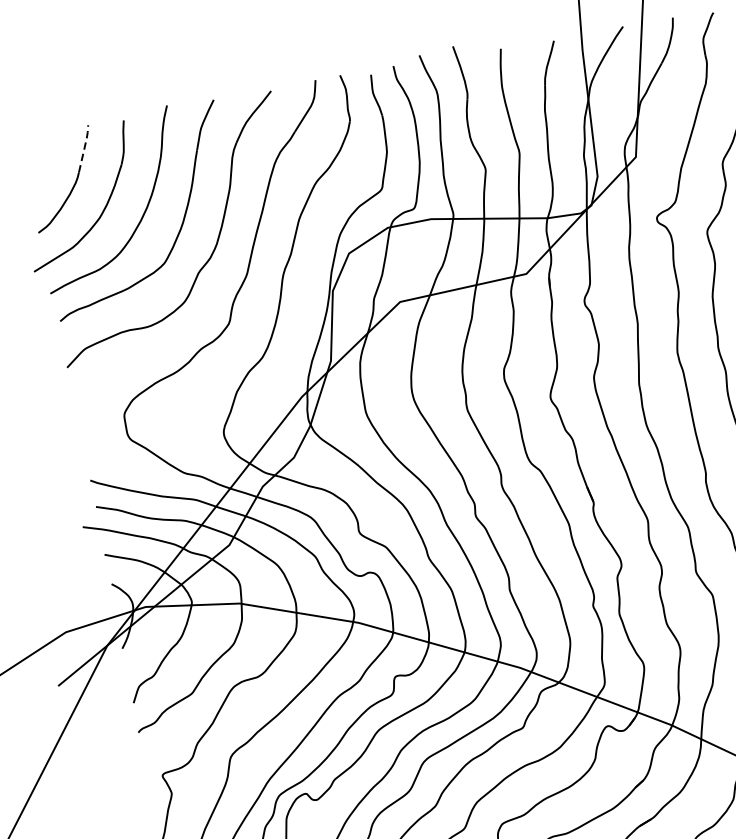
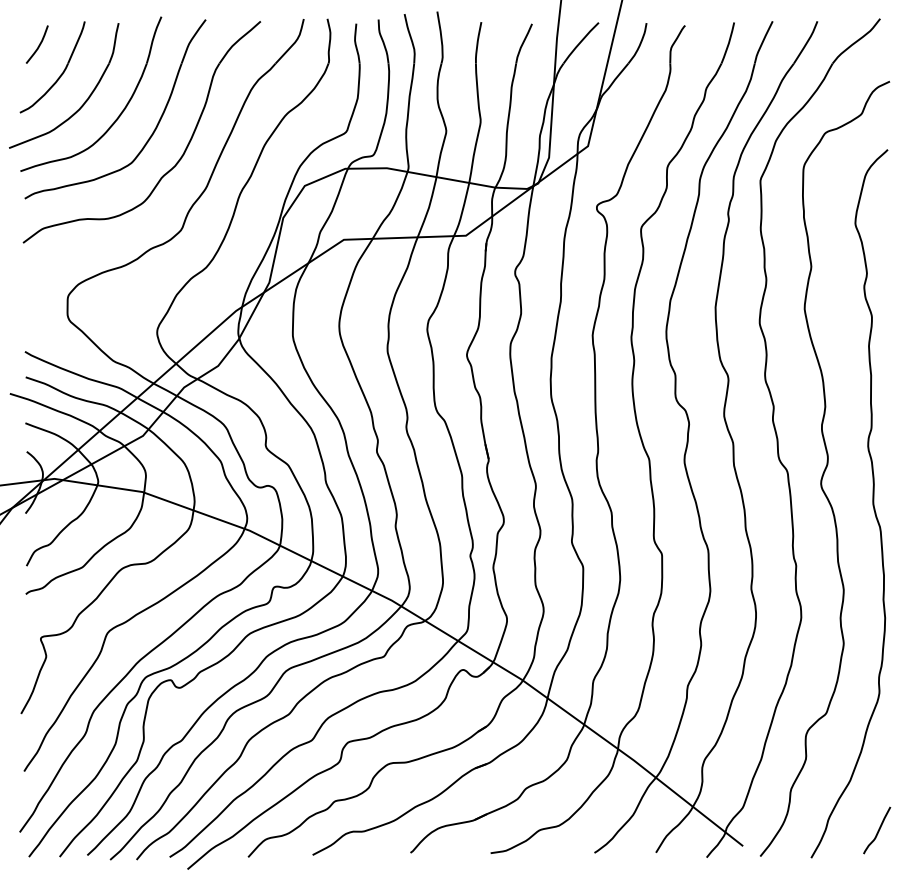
line: (84, 147) -> (77, 41), dashed -> solid
curve: (44, 159) -> (38, 45), added

